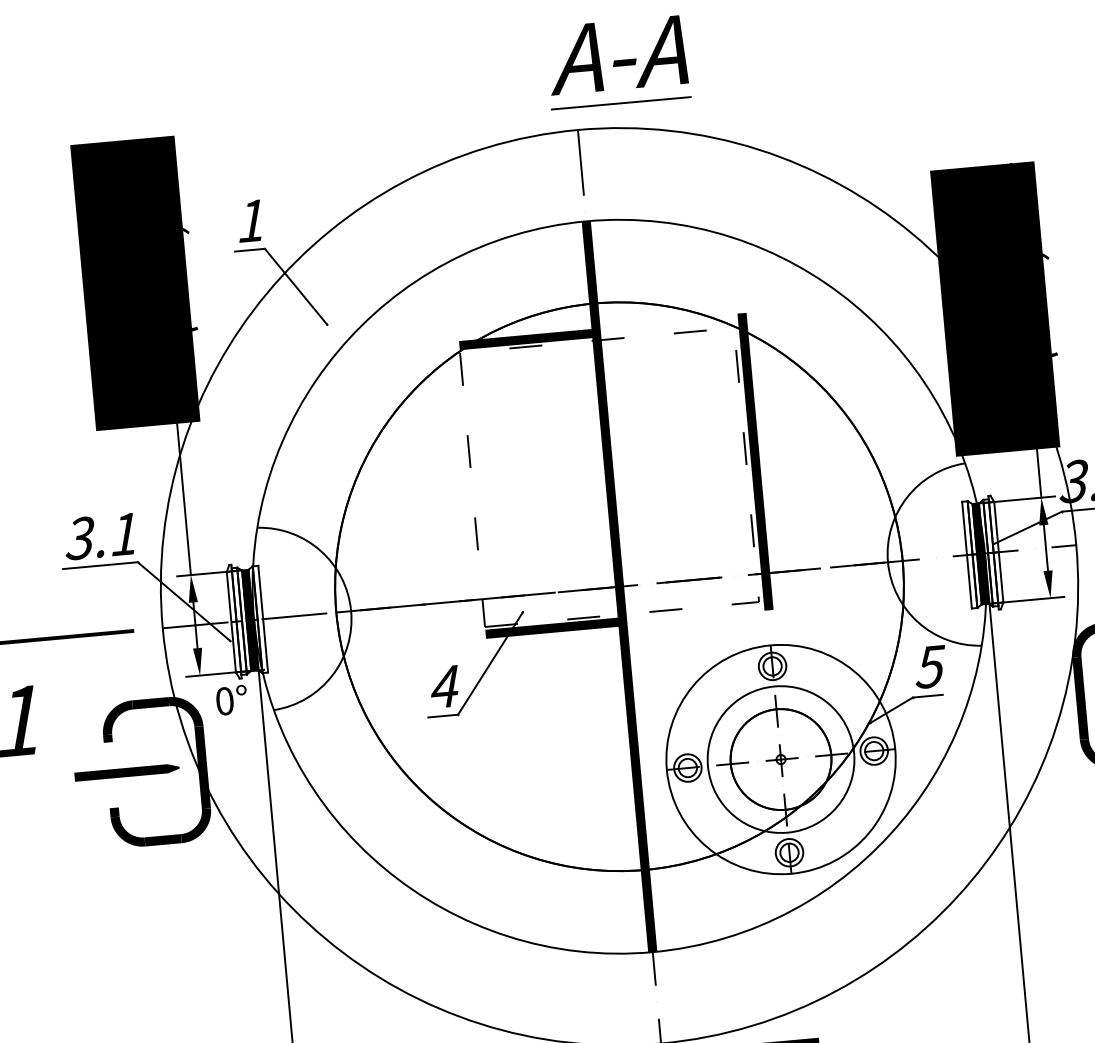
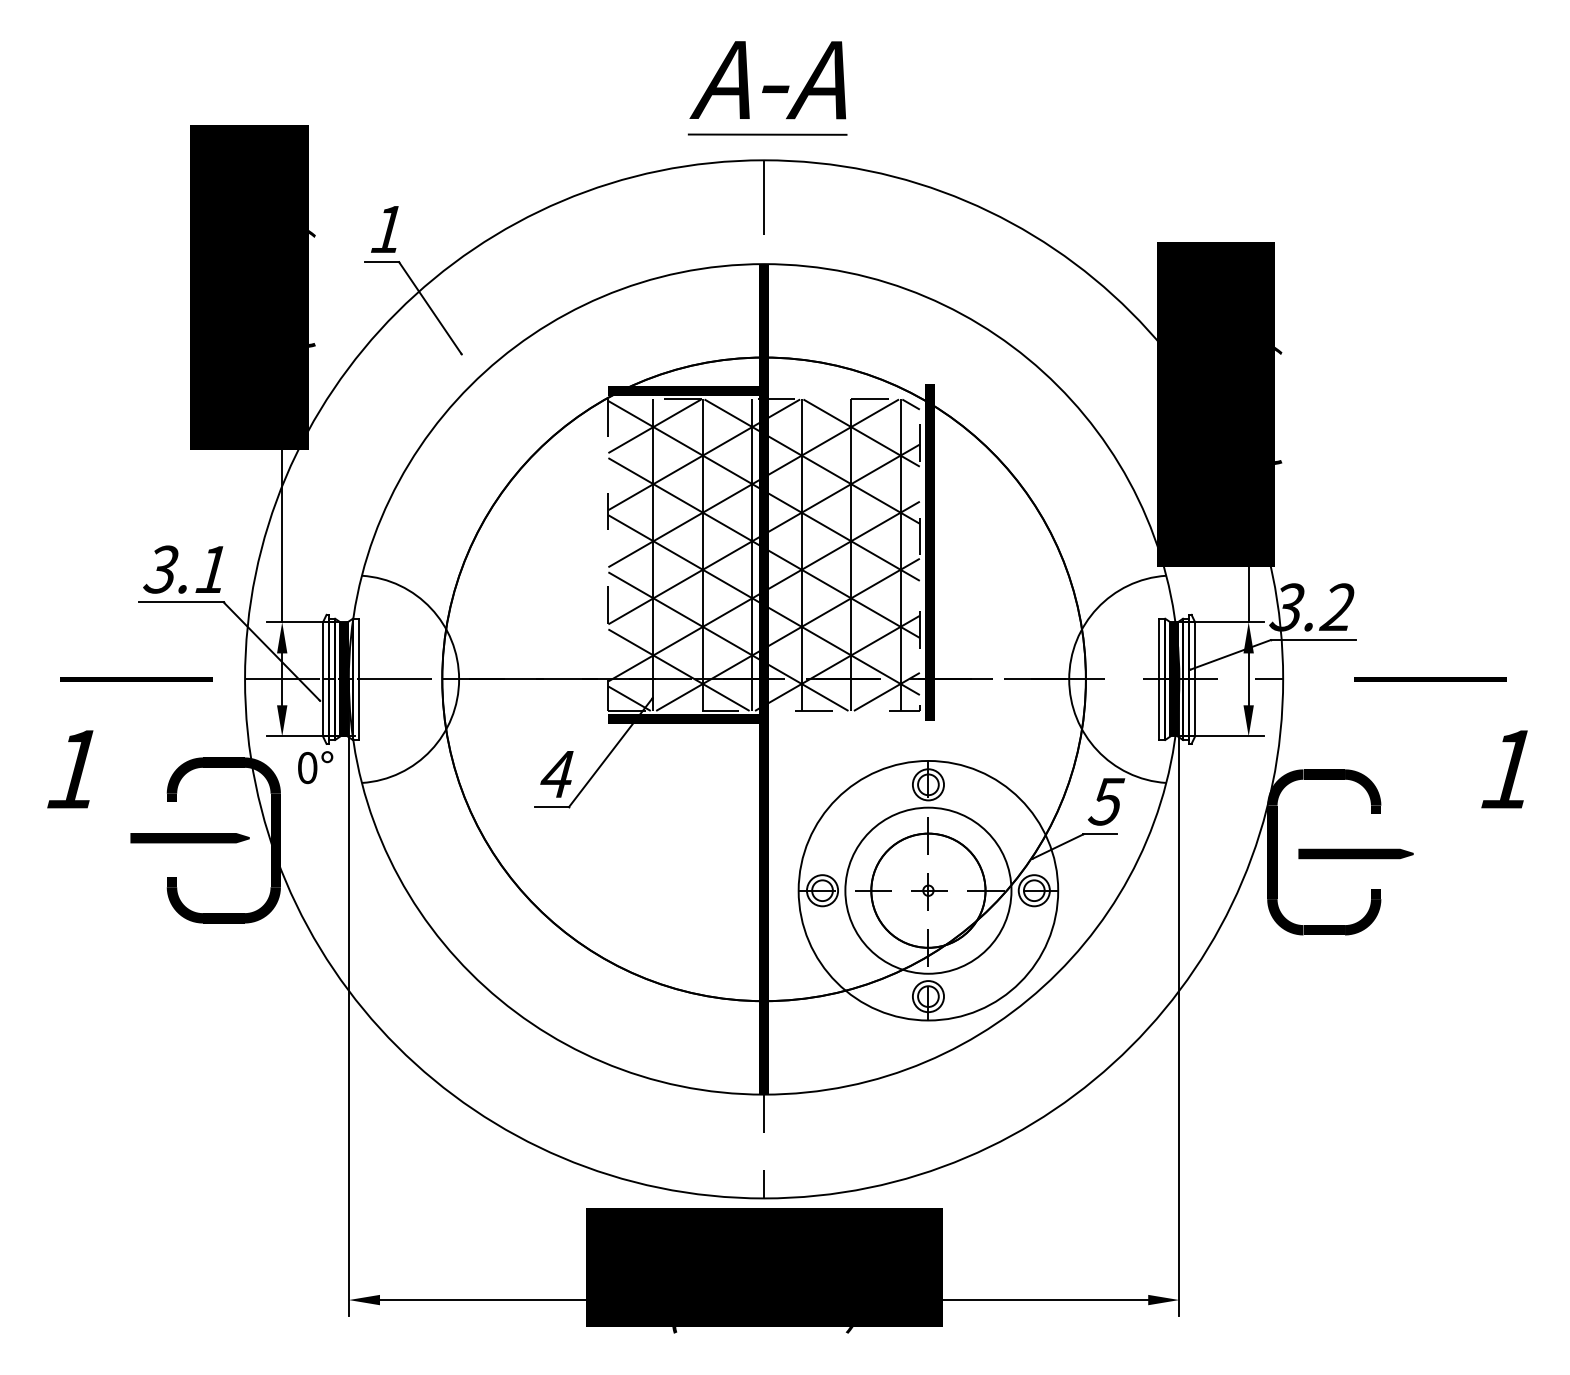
part: (617, 62) -> (767, 88), moved
hatch: (608, 476) -> (763, 554), added

